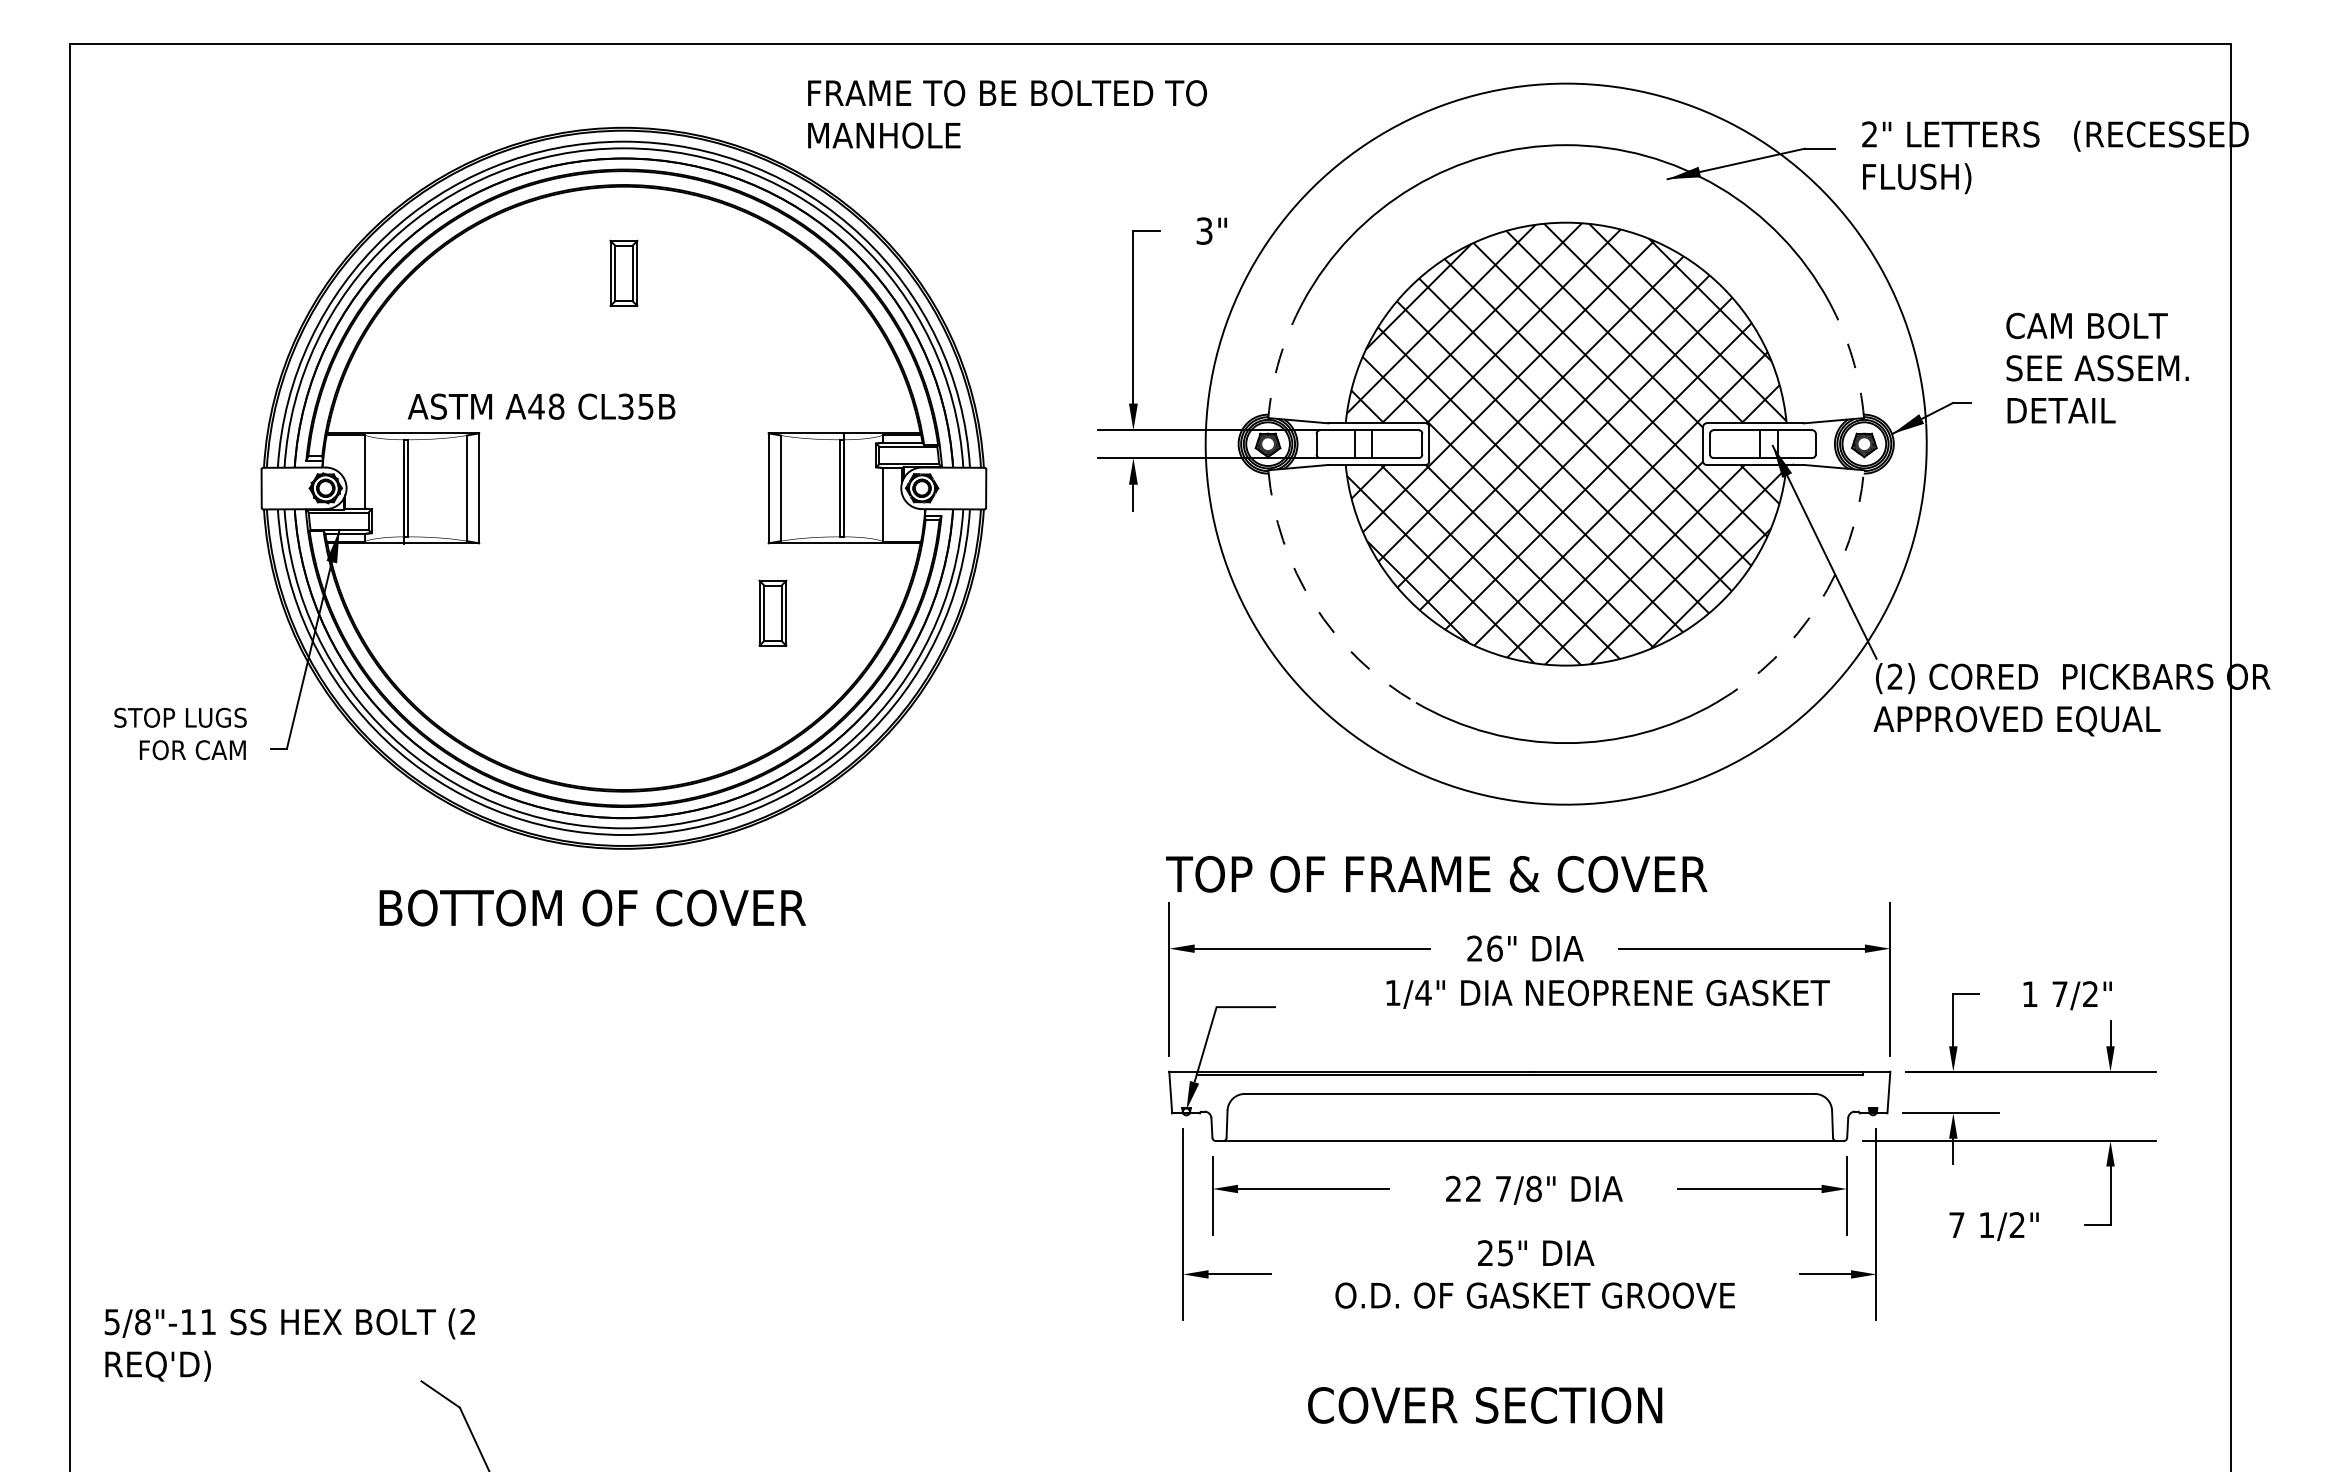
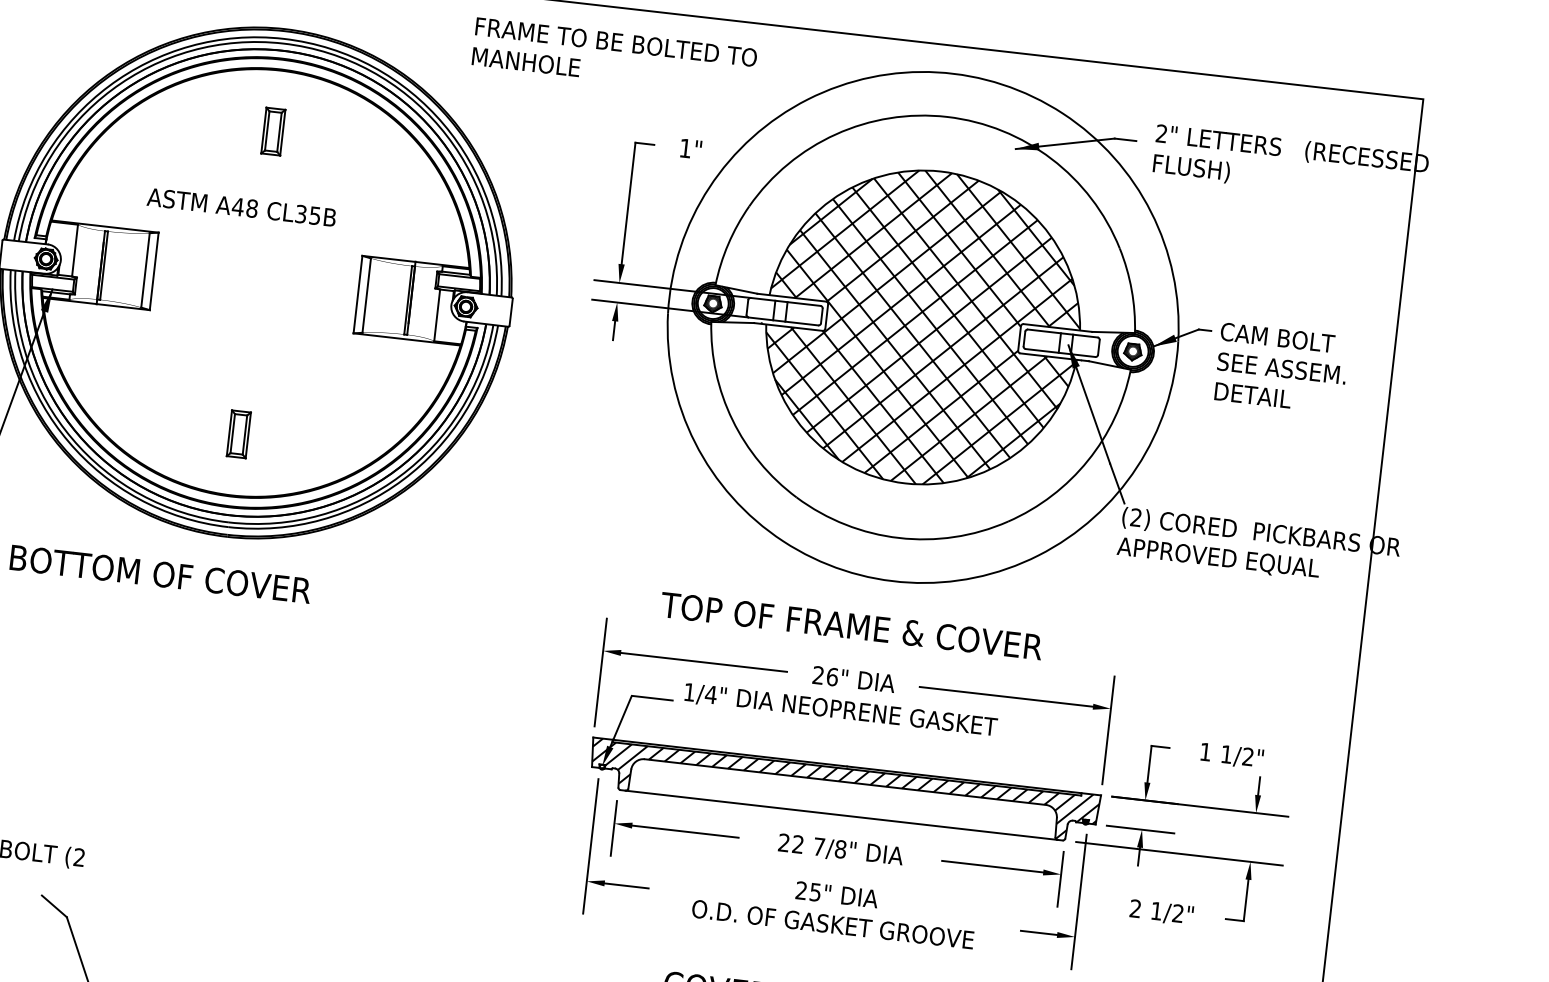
text: (1007, 114) -> (614, 57), moved
text: (1204, 230) -> (685, 148), 3" -> 1"
arc: (1279, 358) -> (728, 244), dashed -> solid
arc: (1852, 358) -> (1131, 290), dashed -> solid
text: (2097, 367) -> (1281, 367), moved
text: (541, 406) -> (241, 207), moved
arc: (1313, 604) -> (732, 420), dashed -> solid
arc: (1818, 604) -> (1087, 460), dashed -> solid
part: (772, 612) -> (238, 433), moved
text: (1436, 874) -> (851, 626), moved
text: (592, 907) -> (160, 573), moved
text: (1607, 993) -> (840, 709), moved
text: (2059, 993) -> (1226, 753), 7/2" -> 1/2"
hatch: (1529, 1105) -> (844, 790), added
text: (1956, 1224) -> (1135, 908), 7 -> 2

